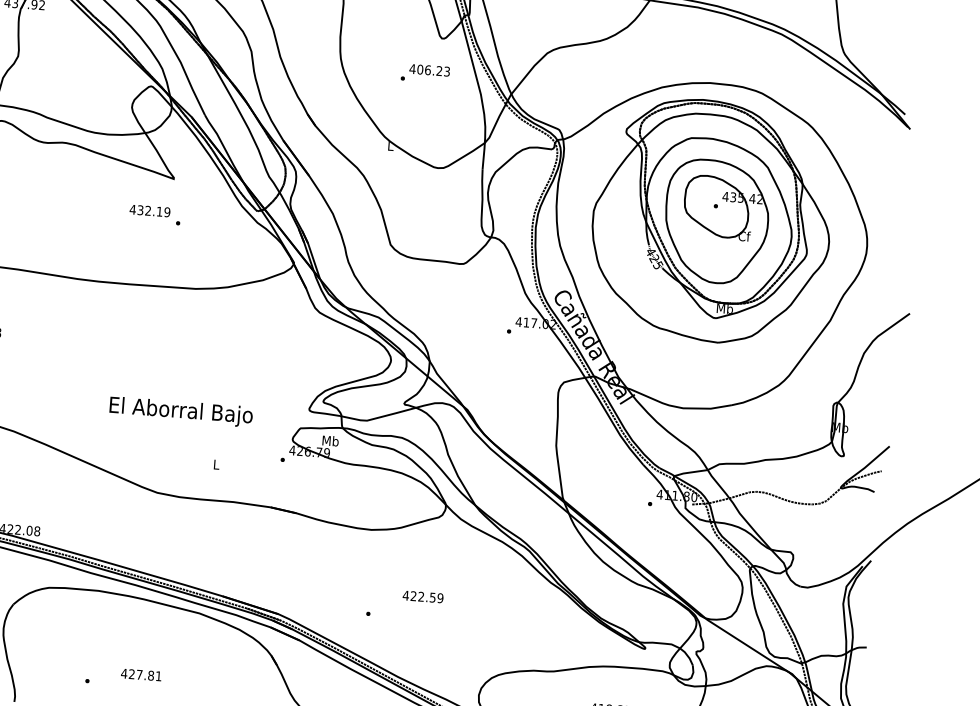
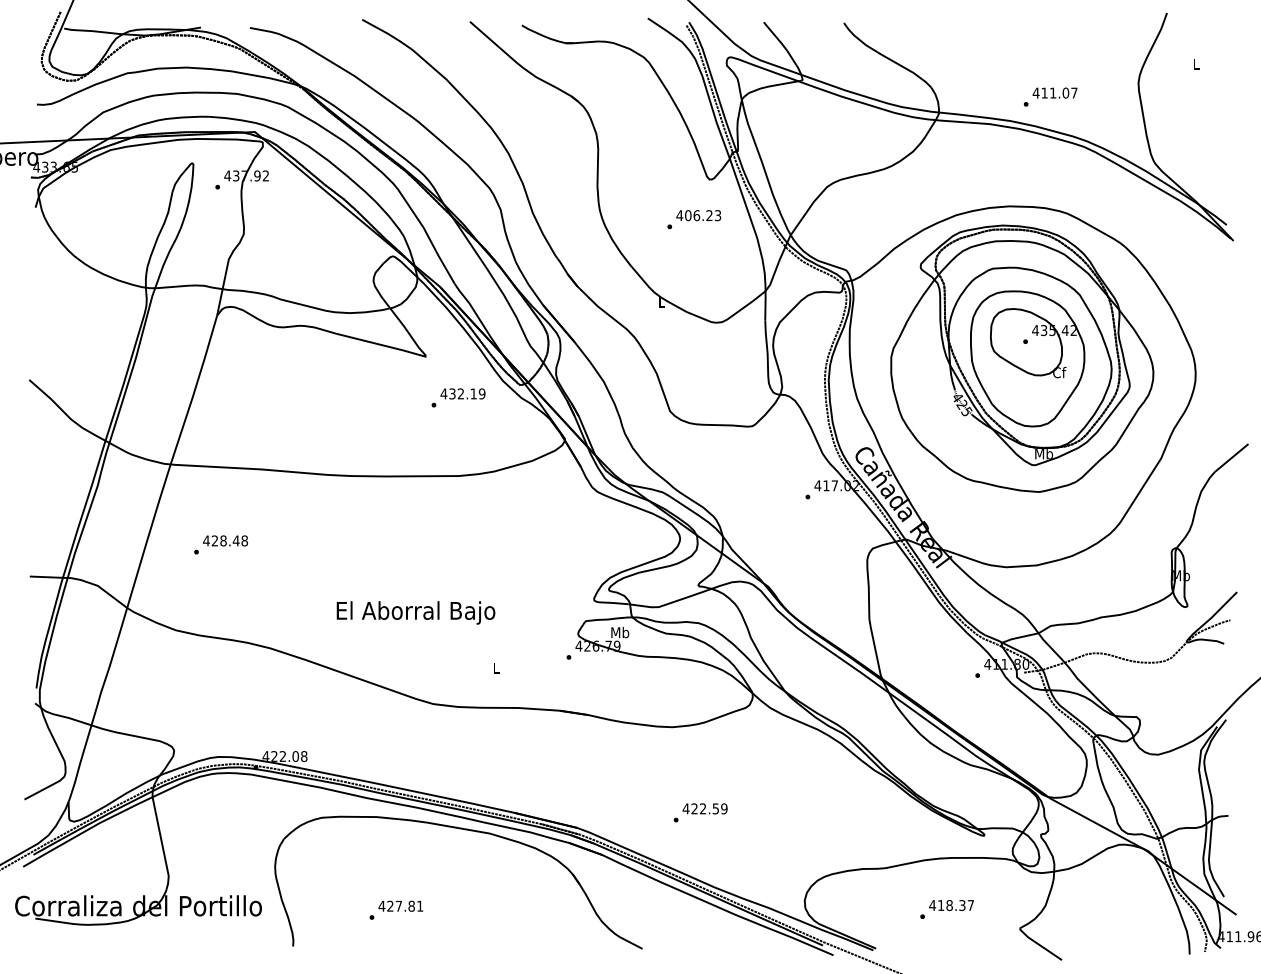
text: (149, 210) -> (462, 393), moved
text: (180, 411) -> (415, 612), moved
text: (422, 596) -> (704, 808), moved
text: (141, 674) -> (400, 905), moved

